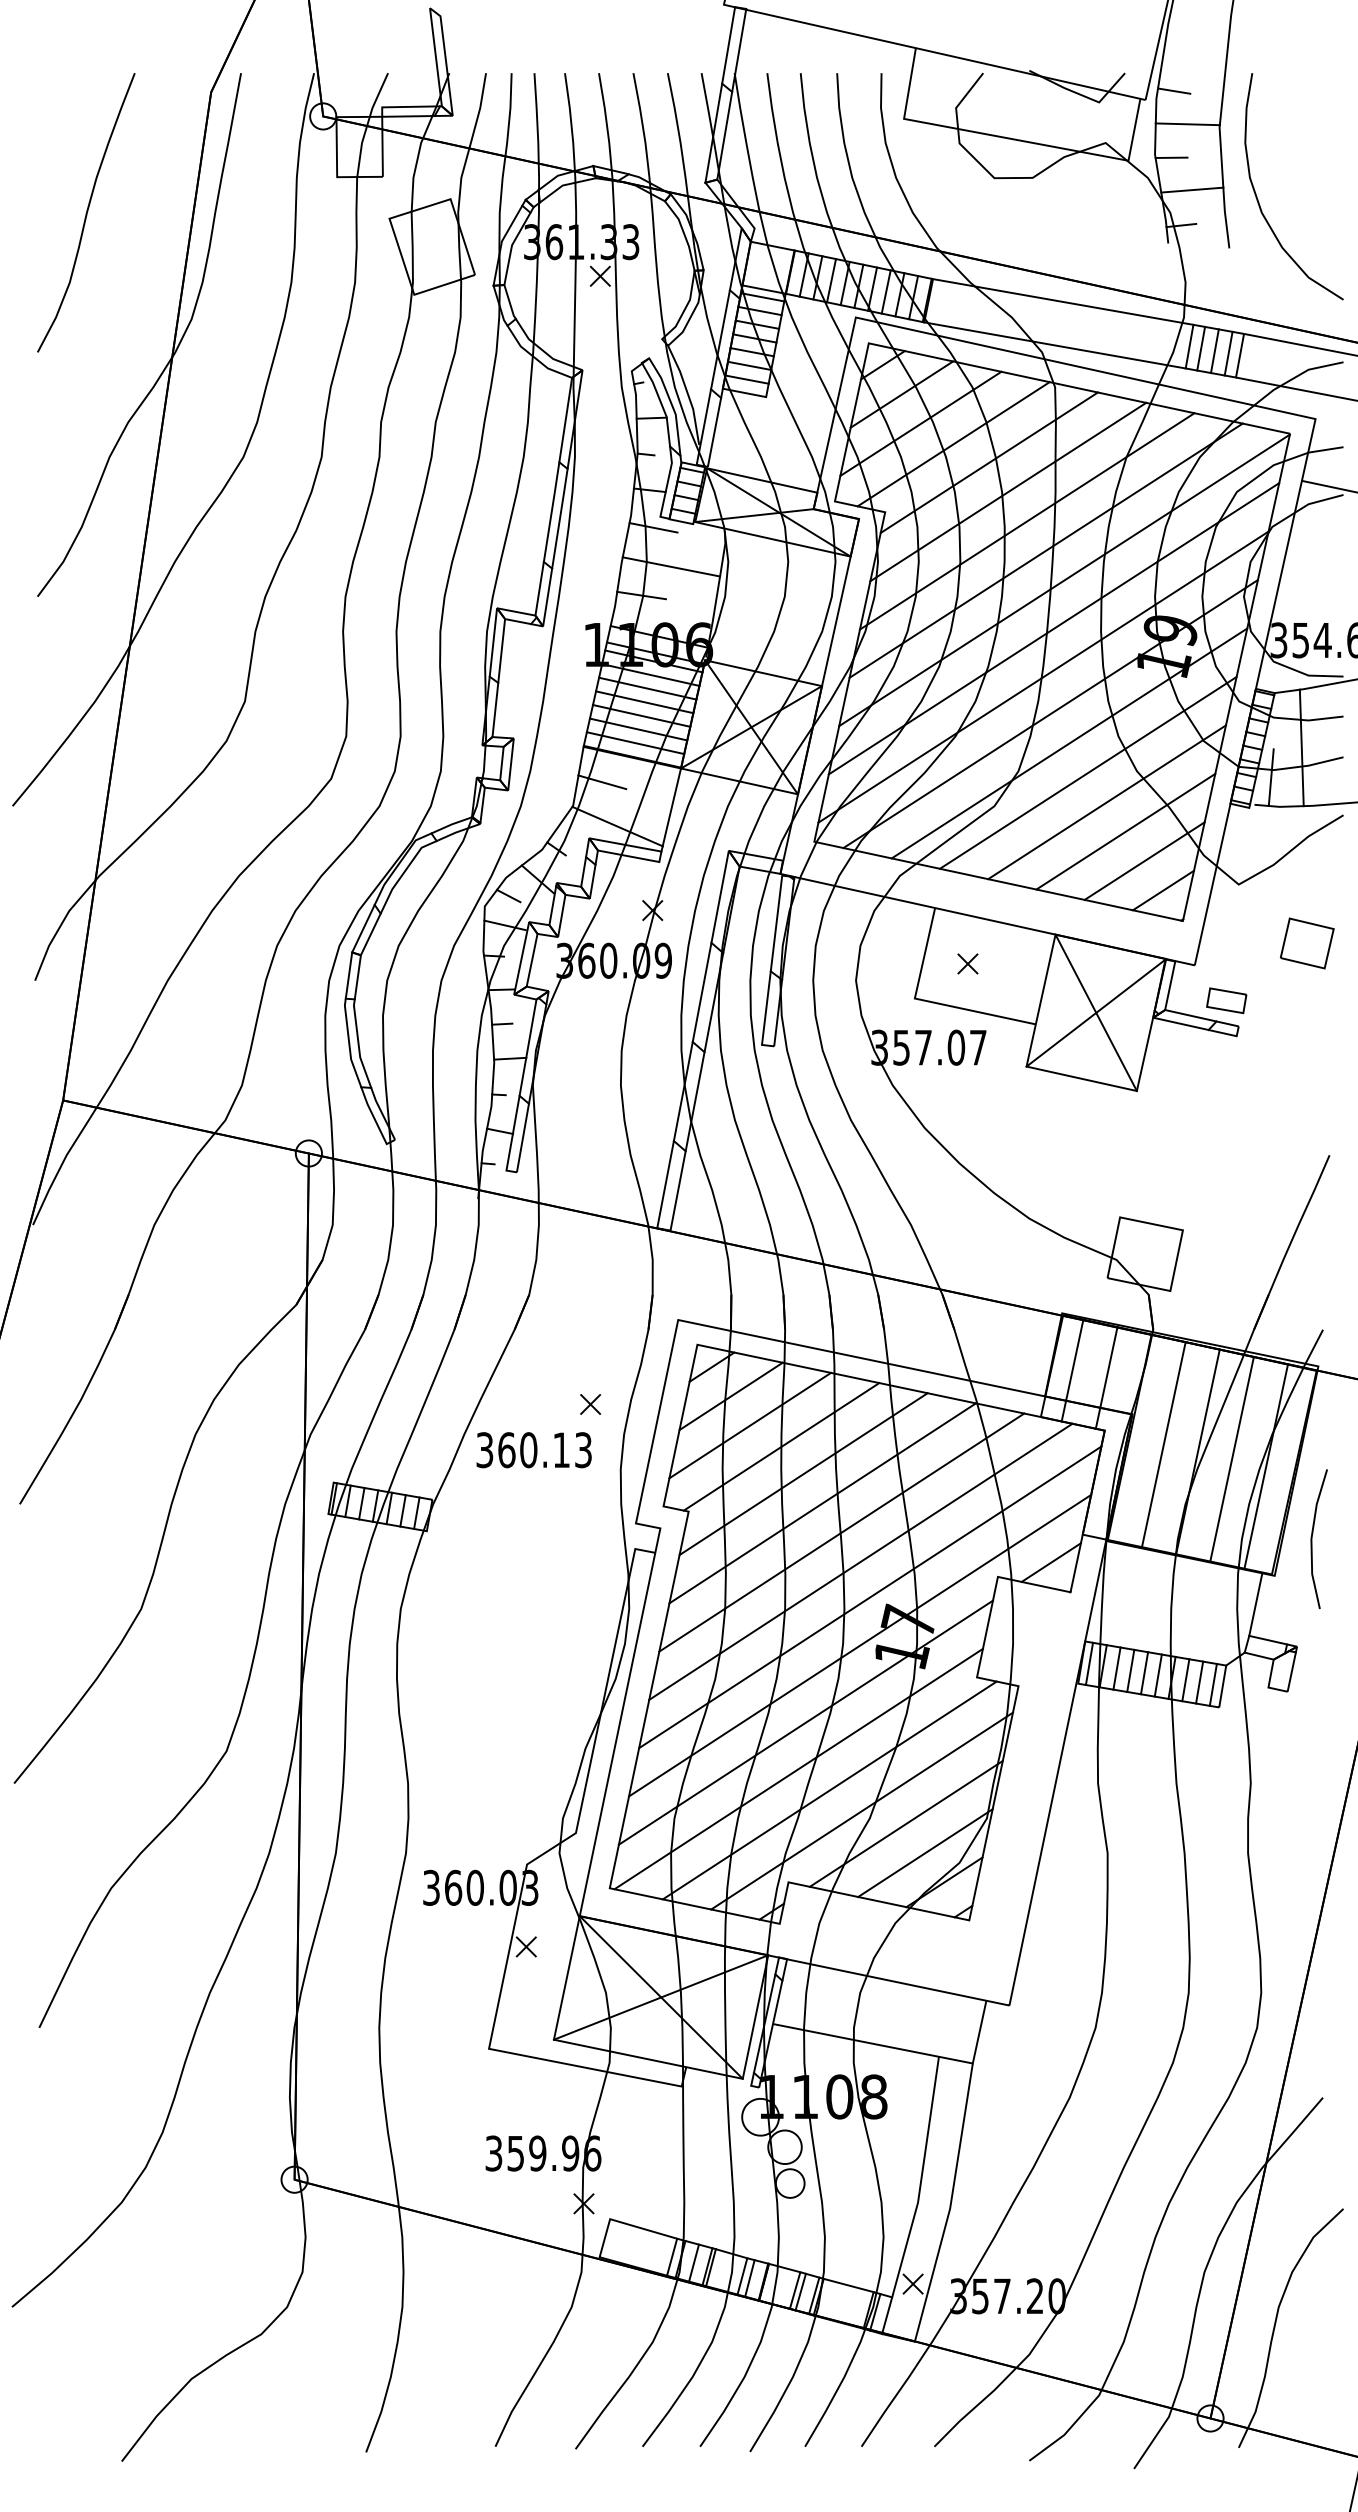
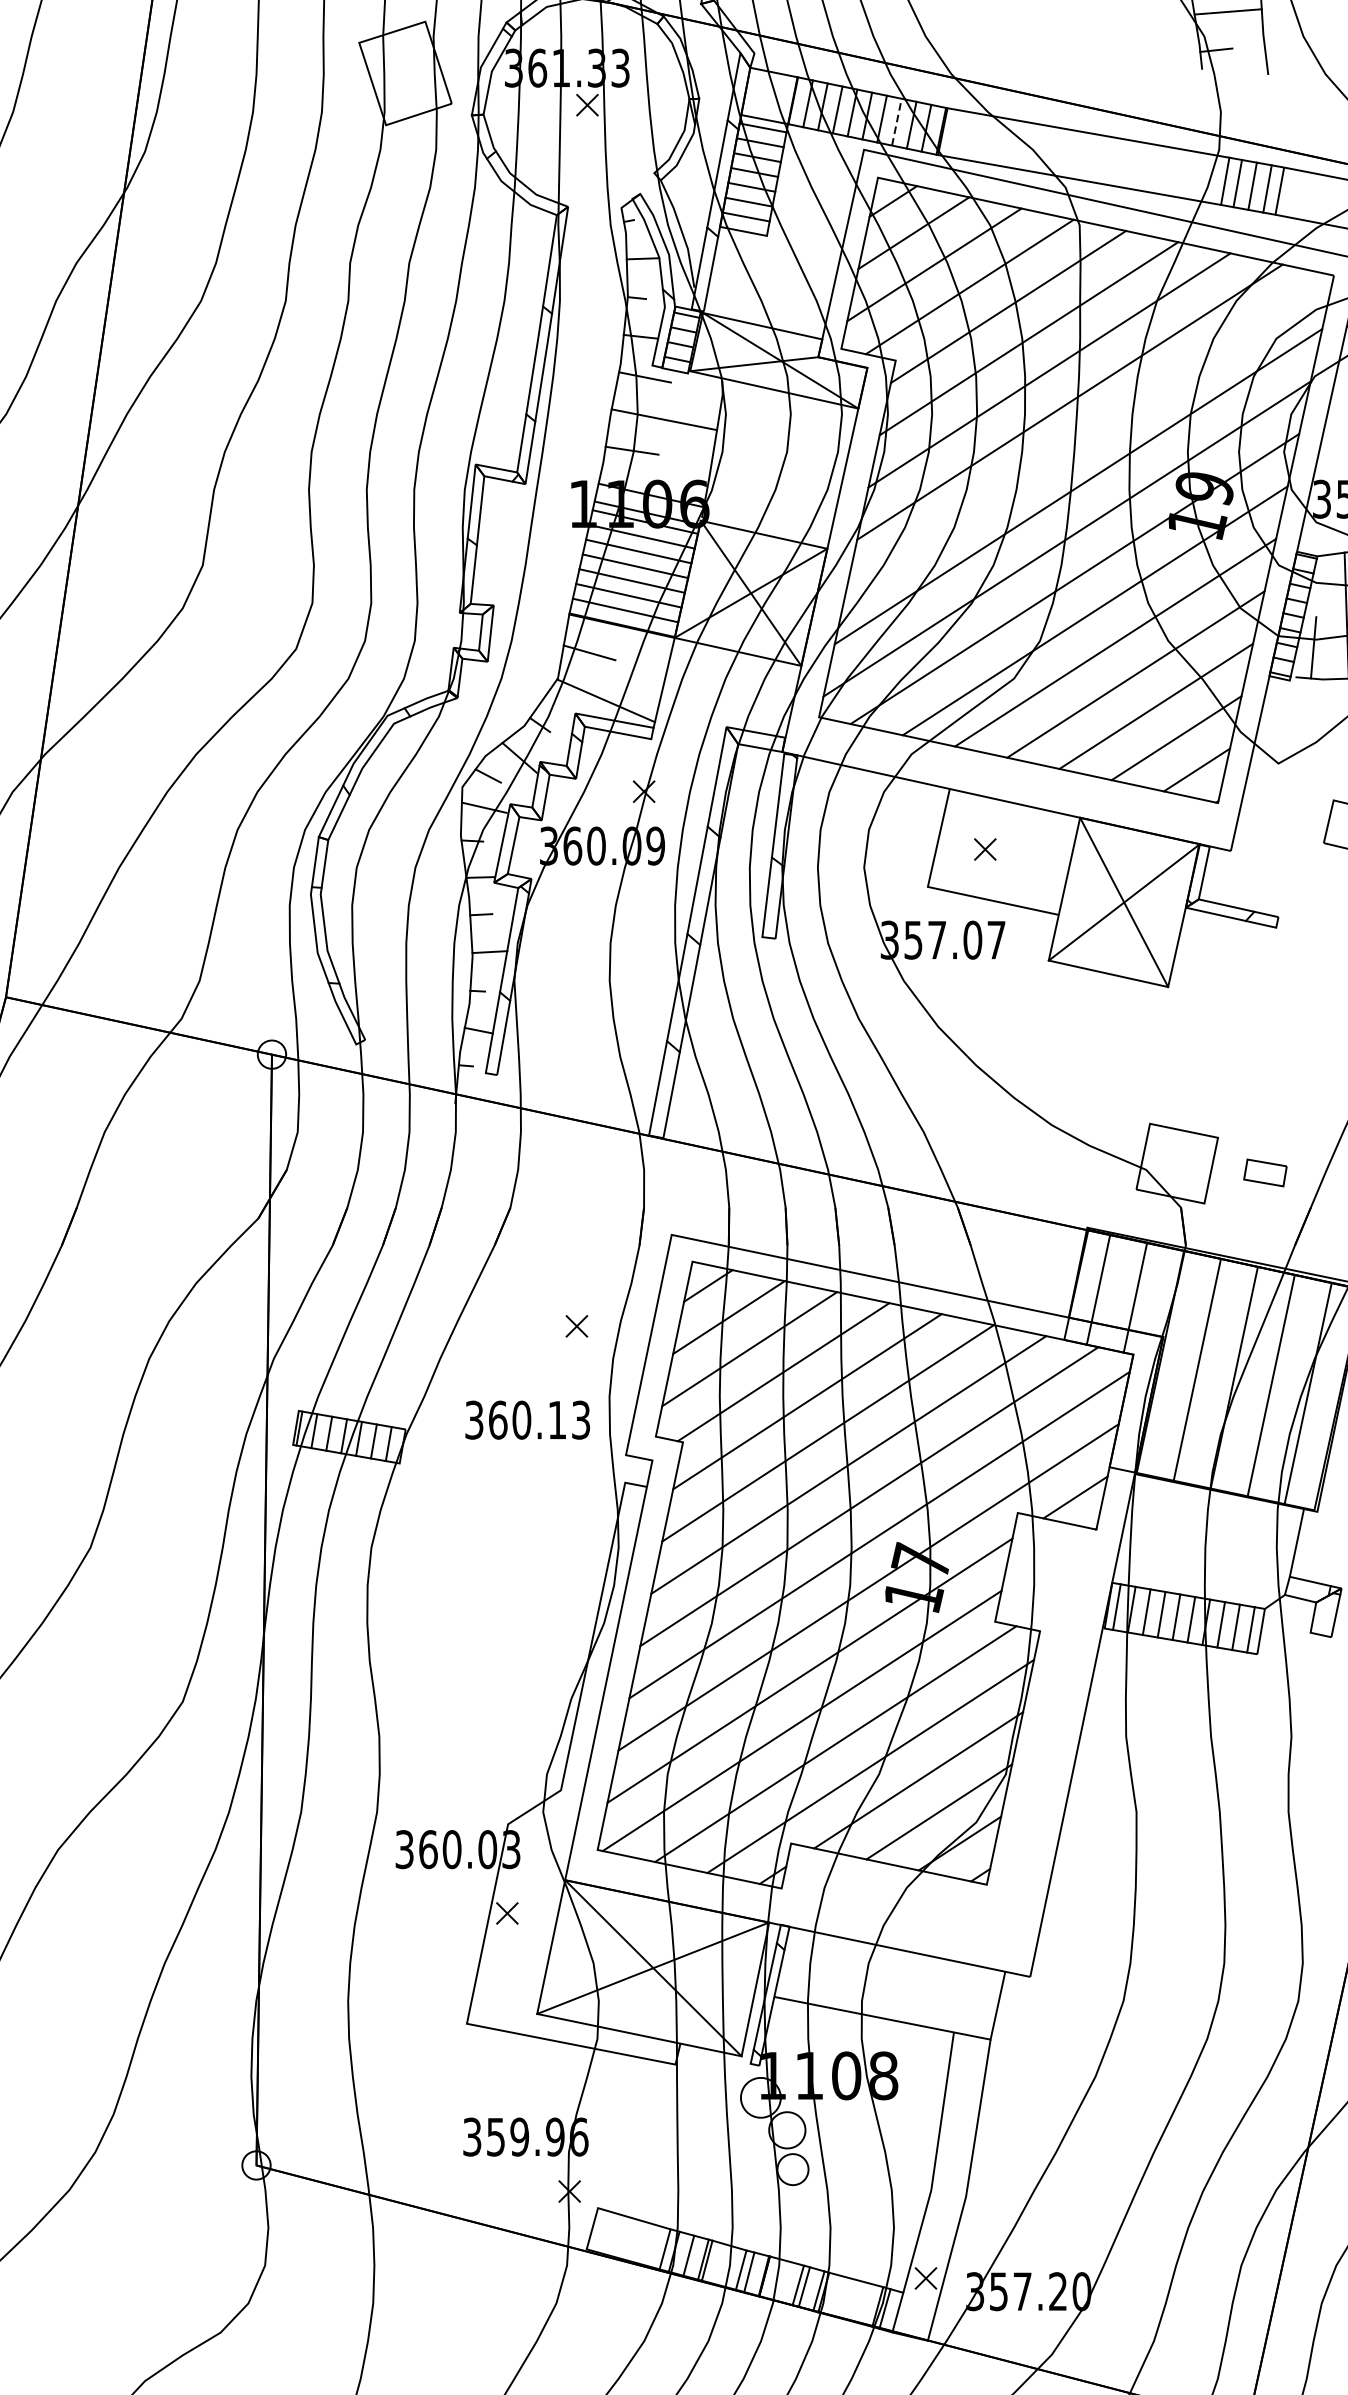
line: (886, 291) -> (897, 121), solid -> dashed
line: (1064, 580) -> (1089, 434), removed
part: (1226, 1000) -> (1265, 1172), moved
text: (533, 1450) -> (526, 1420), moved

